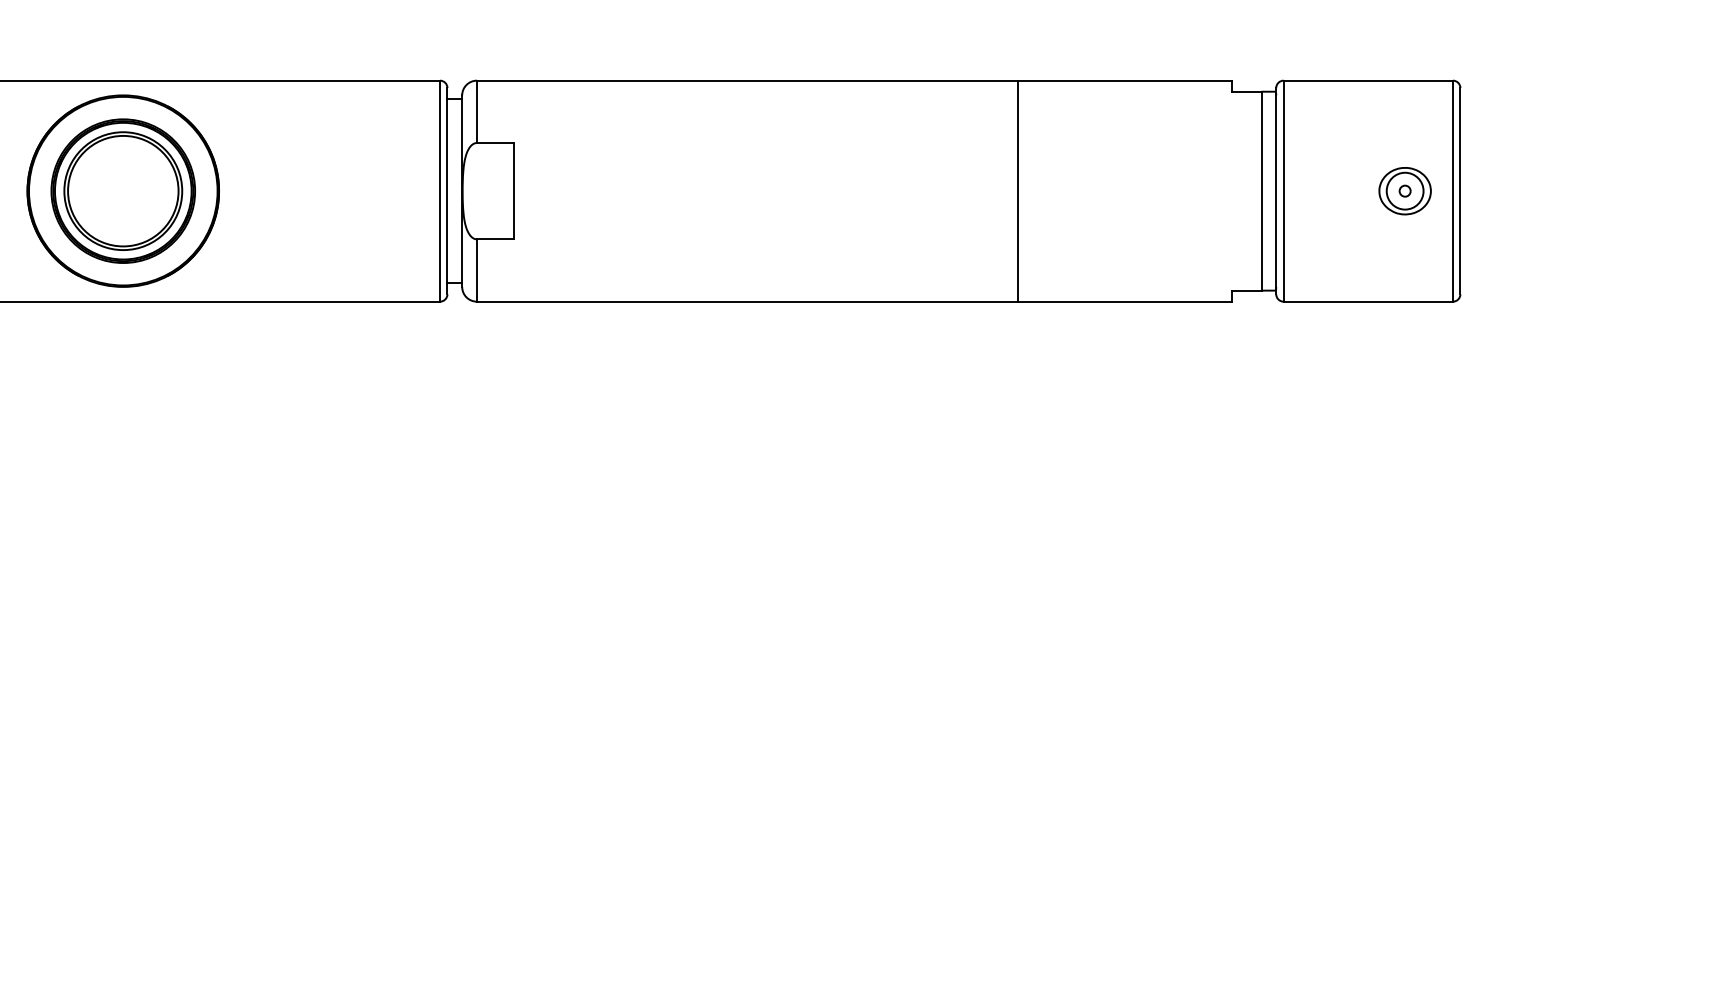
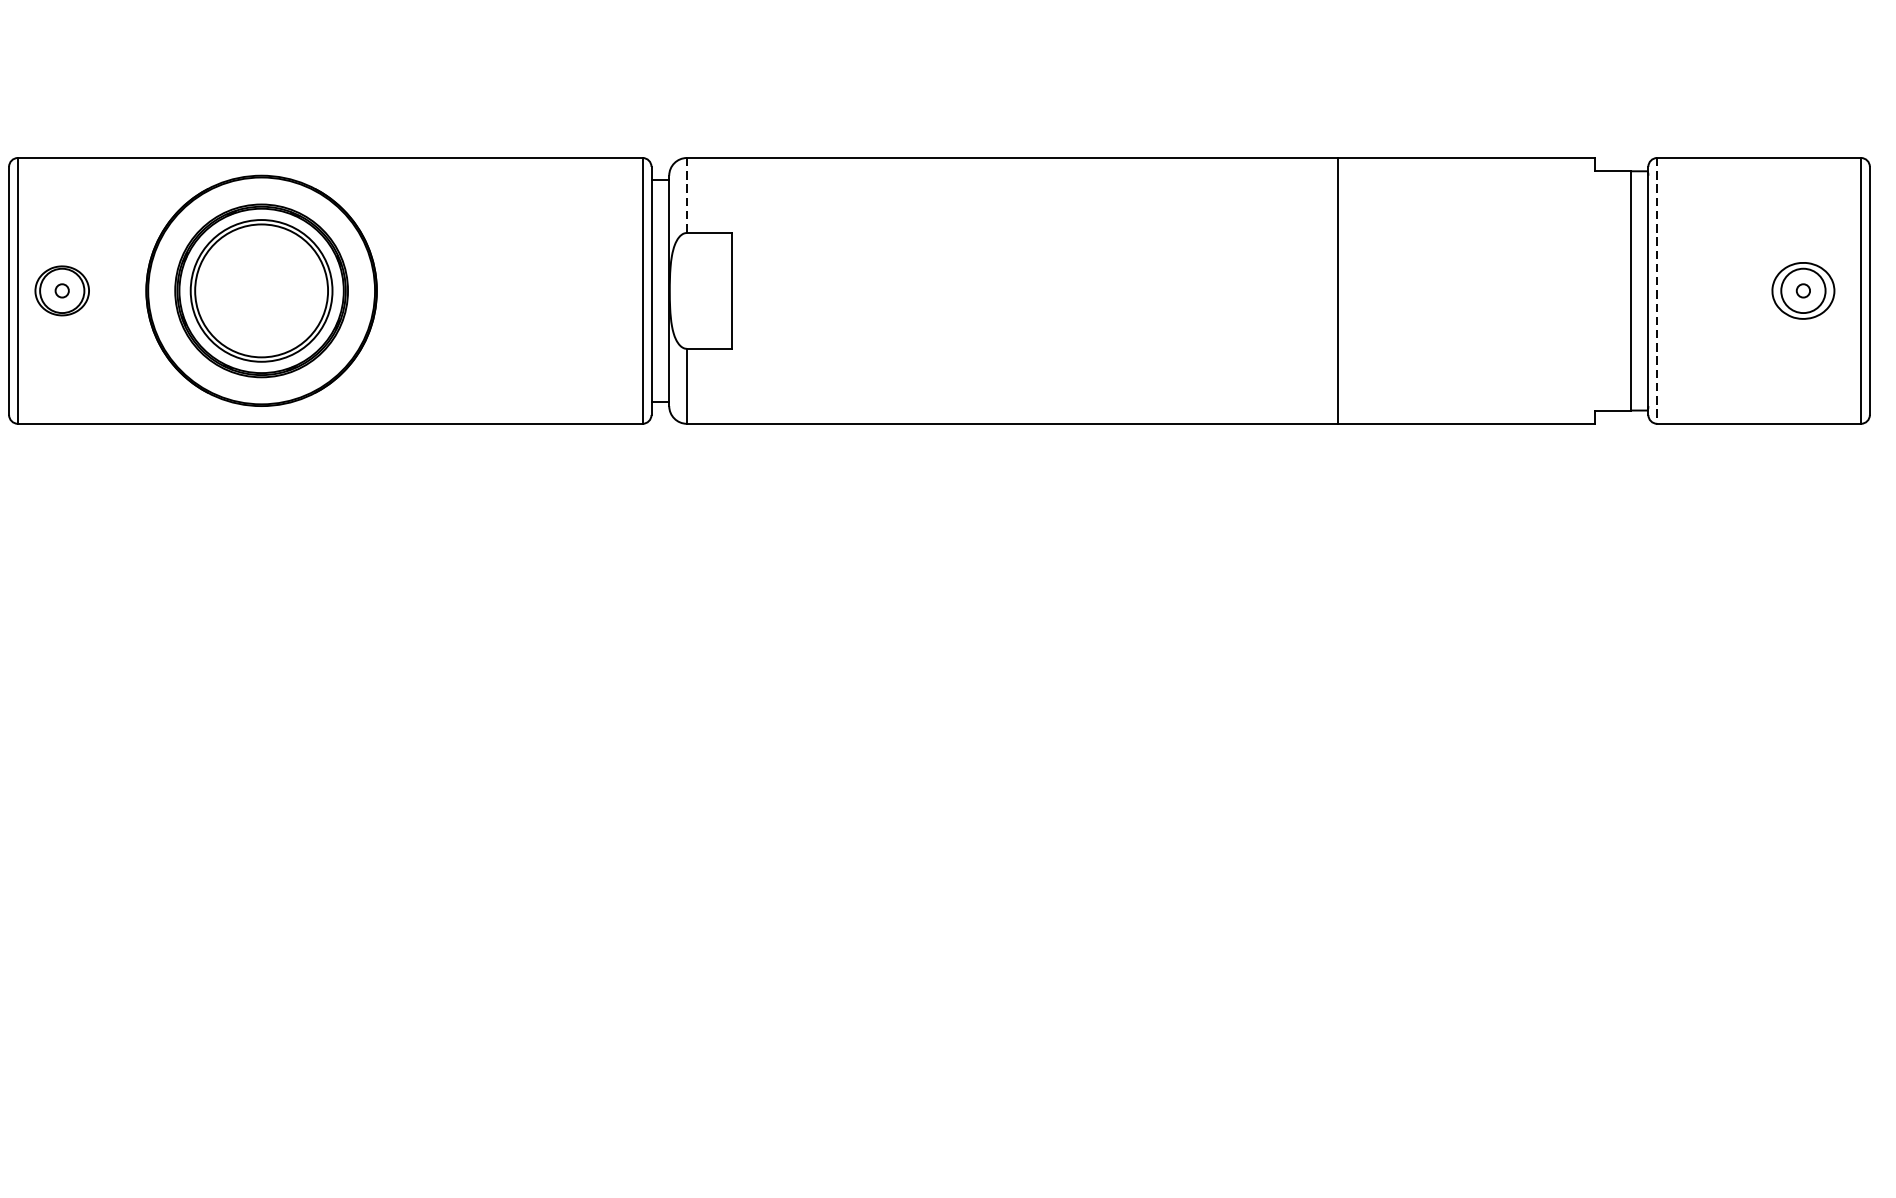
line: (476, 112) -> (686, 196), solid -> dashed
line: (1283, 191) -> (1657, 291), solid -> dashed

